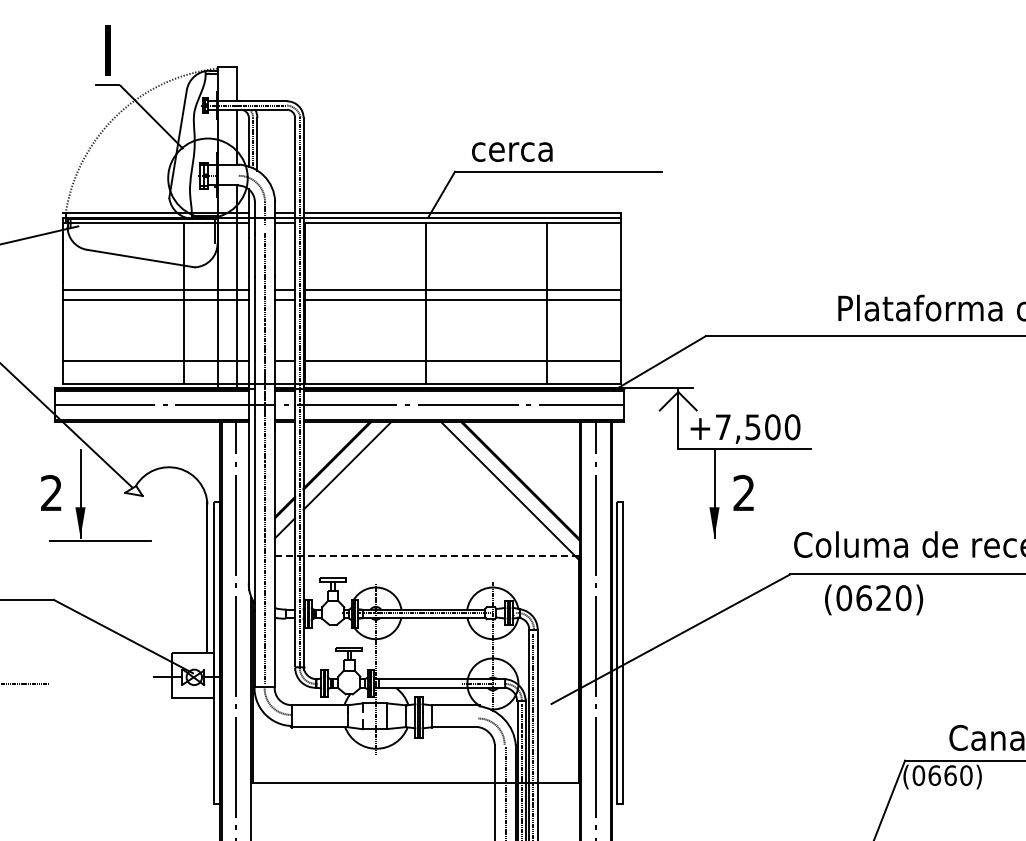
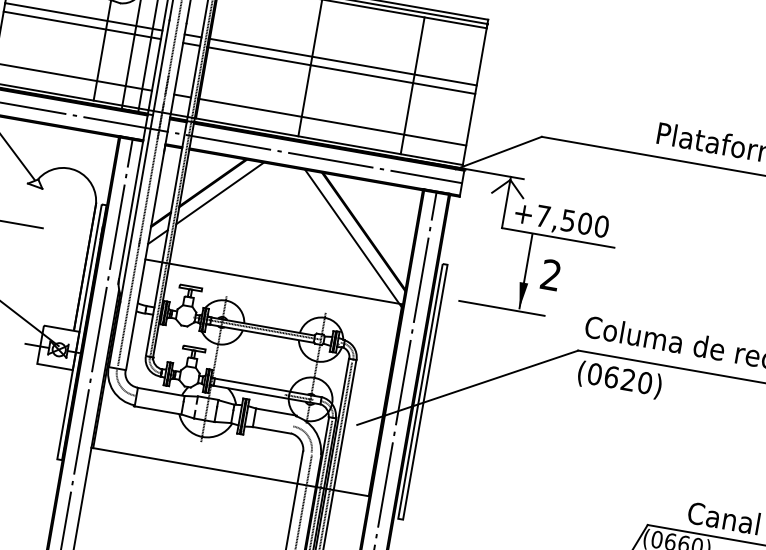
line: (693, 541) -> (501, 308), added
line: (427, 556) -> (274, 281), dashed -> solid
text: (873, 599) -> (619, 379), moved

